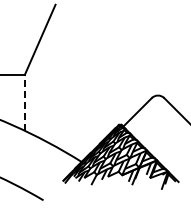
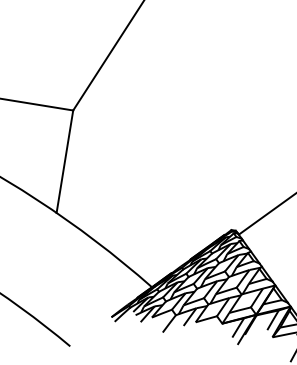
line: (24, 102) -> (64, 160), dashed -> solid

